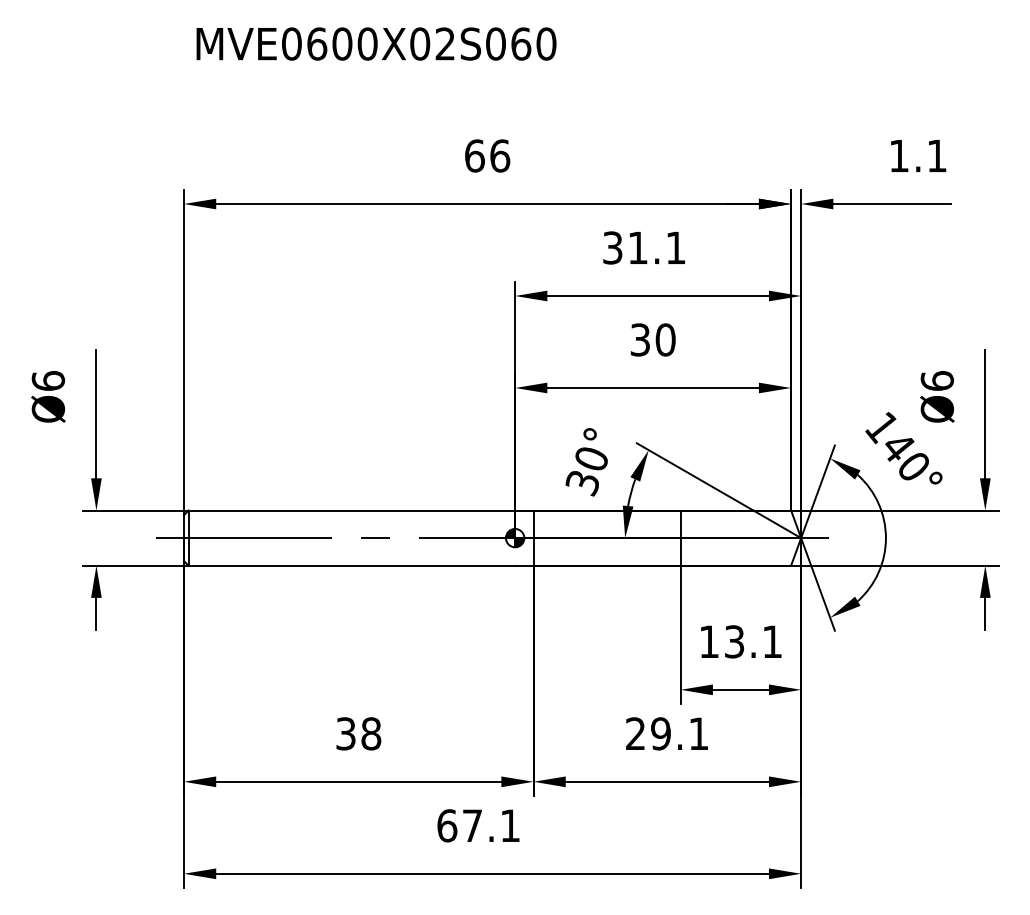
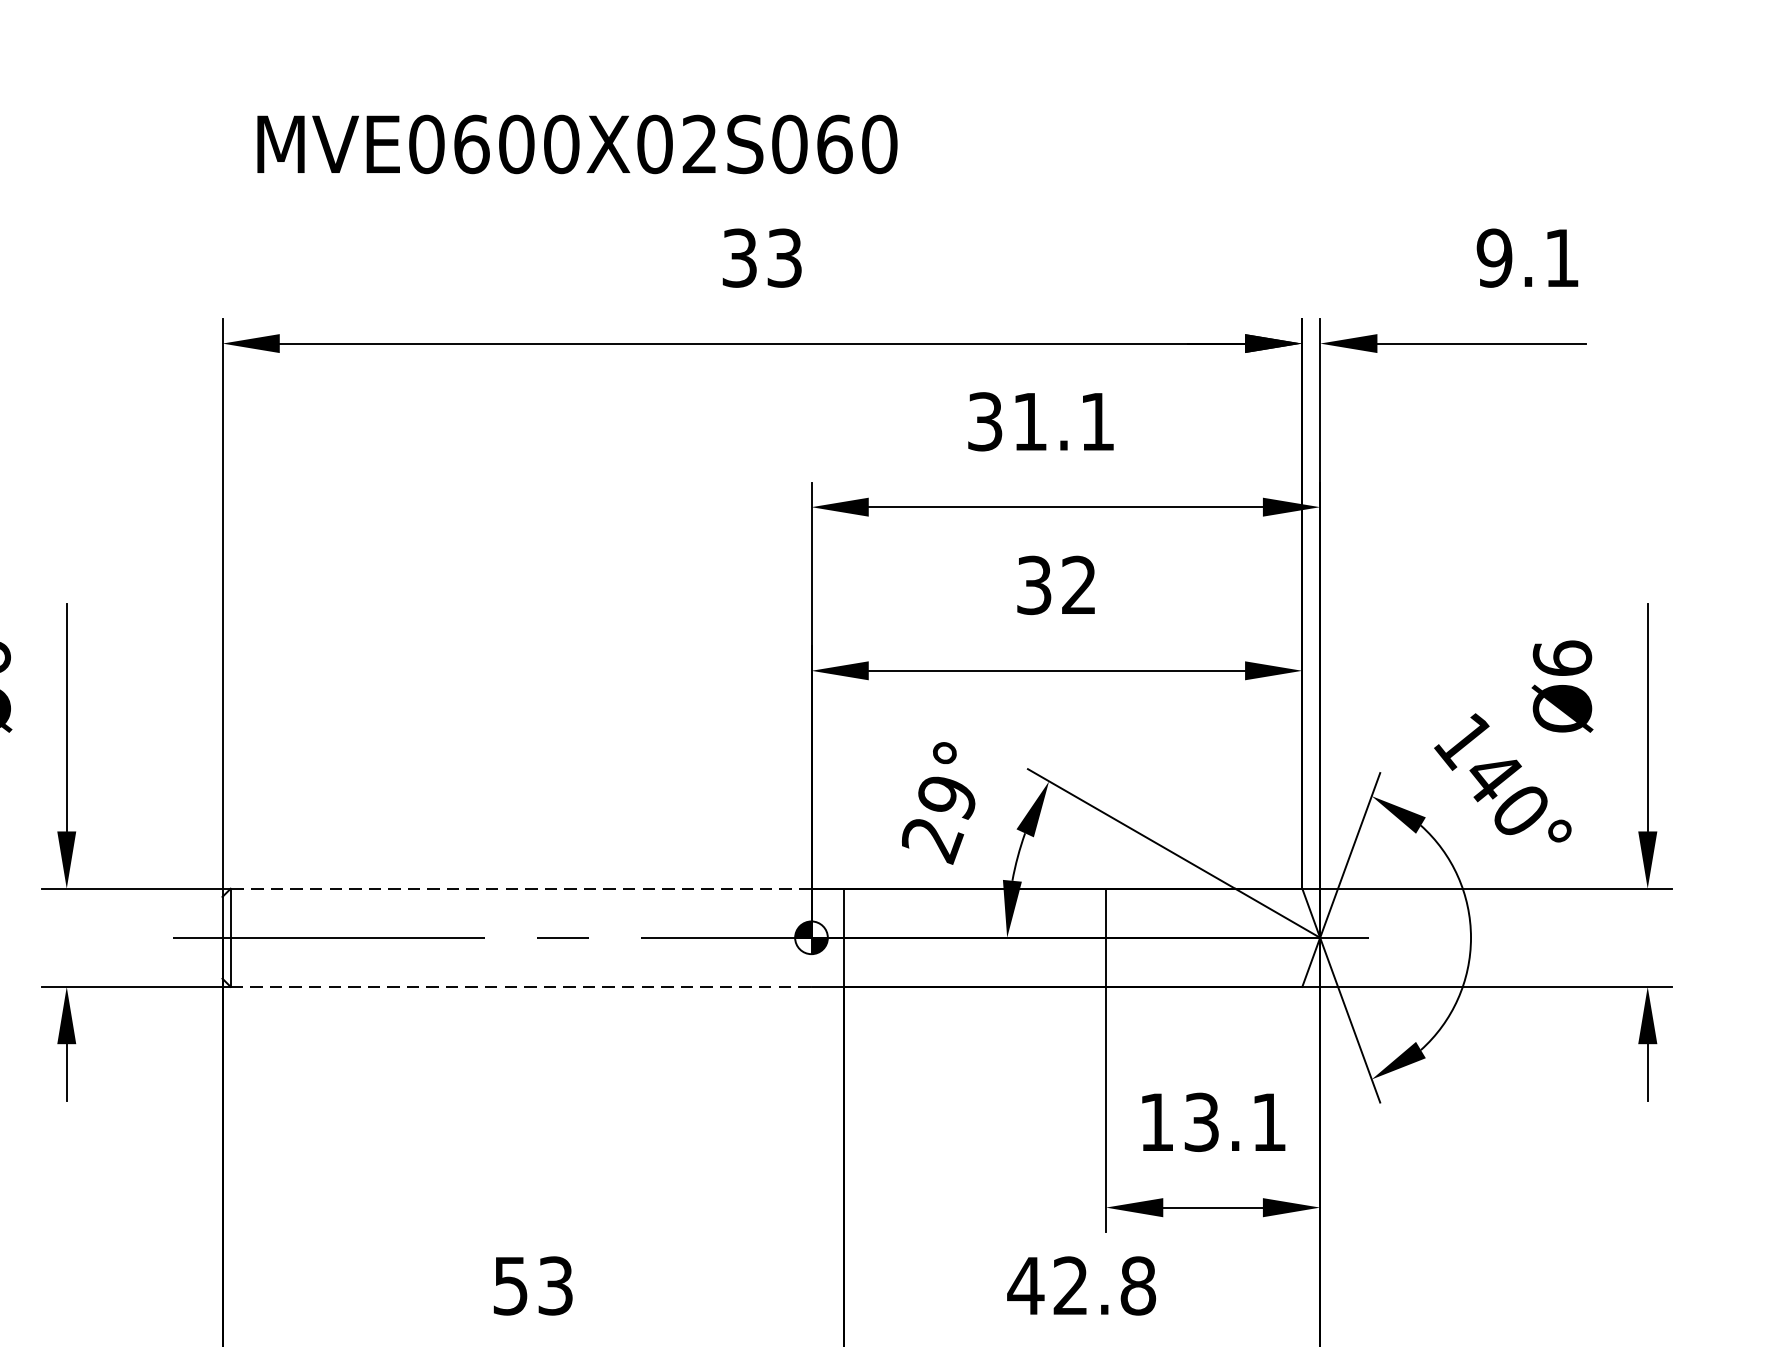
text: (376, 43) -> (577, 143), moved
text: (487, 155) -> (762, 257), 66 -> 33
text: (899, 155) -> (1495, 257), 1.1 -> 9.1
text: (665, 339) -> (1078, 584), 30 -> 32
text: (586, 471) -> (938, 819), 30° -> 29°
line: (351, 510) -> (520, 888), solid -> dashed
line: (352, 565) -> (522, 986), solid -> dashed
text: (359, 733) -> (534, 1285), 38 -> 53
text: (666, 733) -> (1080, 1285), 29.1 -> 42.8

